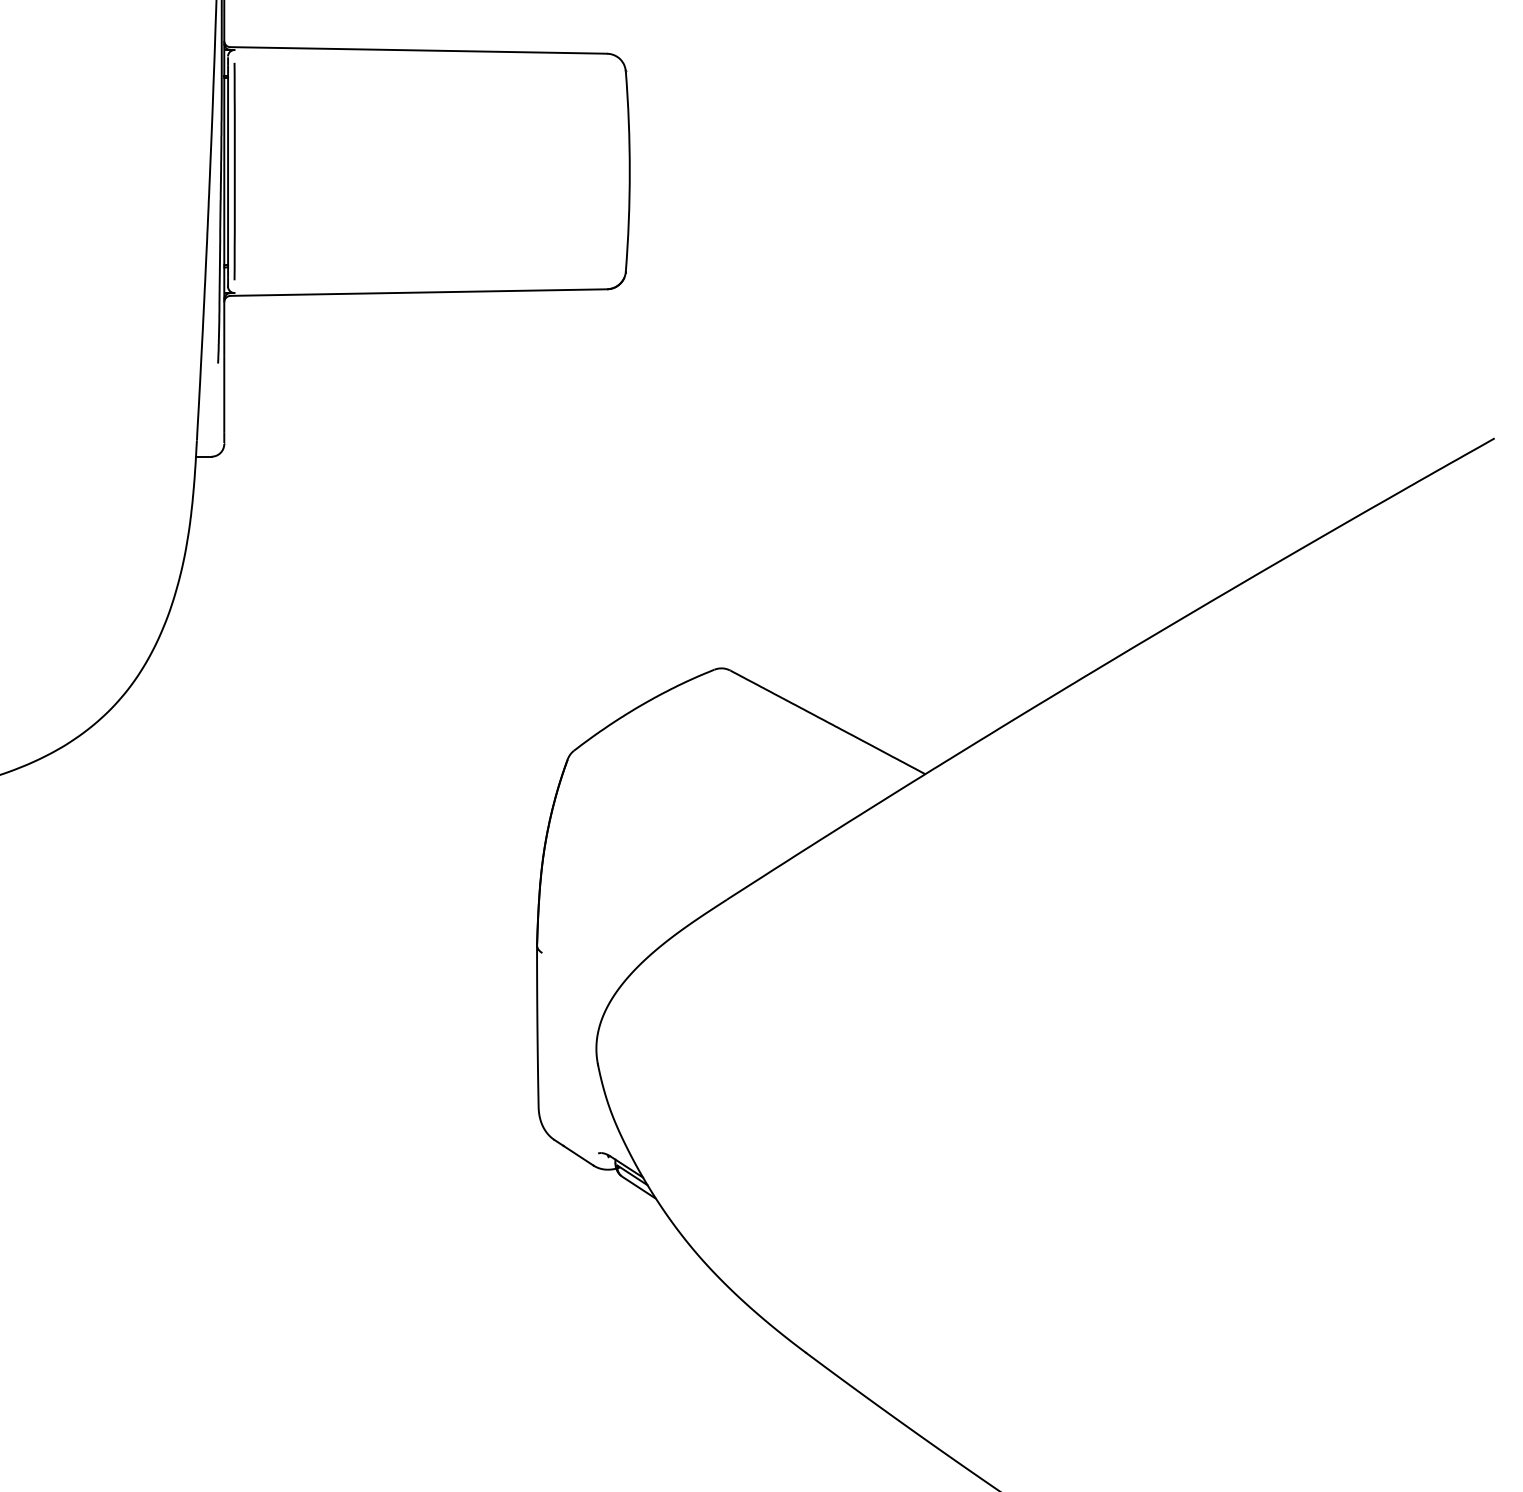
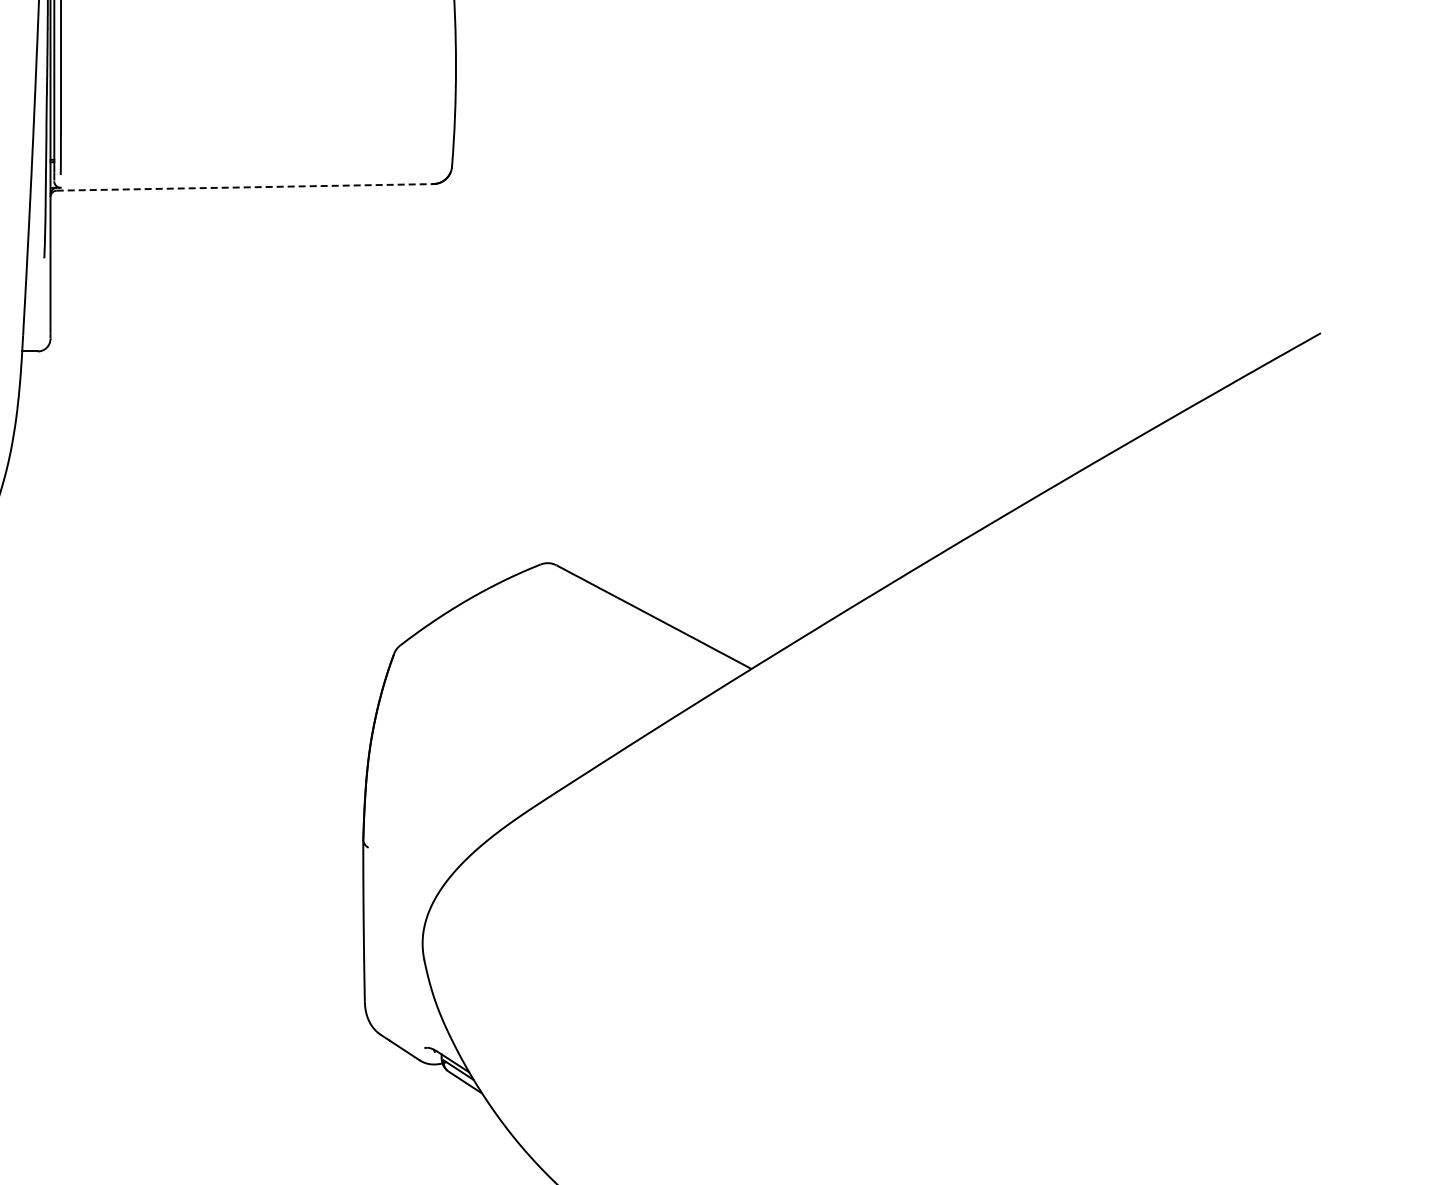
line: (419, 292) -> (245, 187), solid -> dashed

